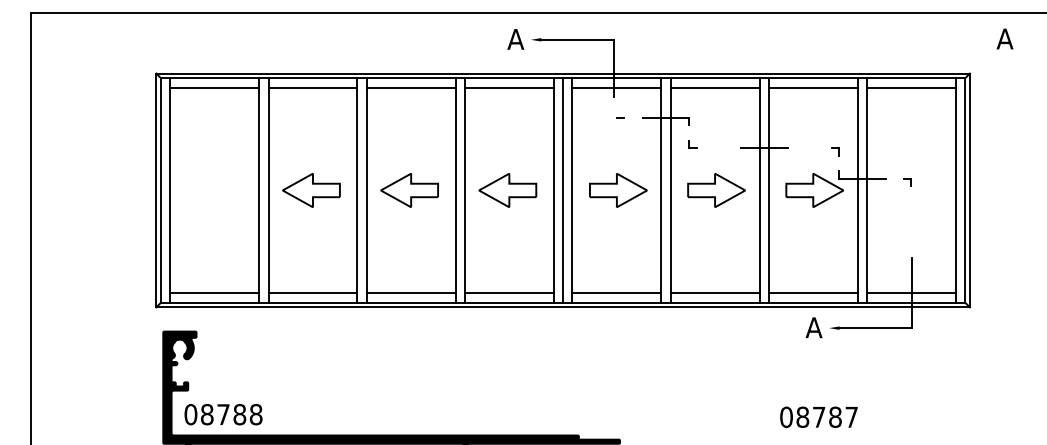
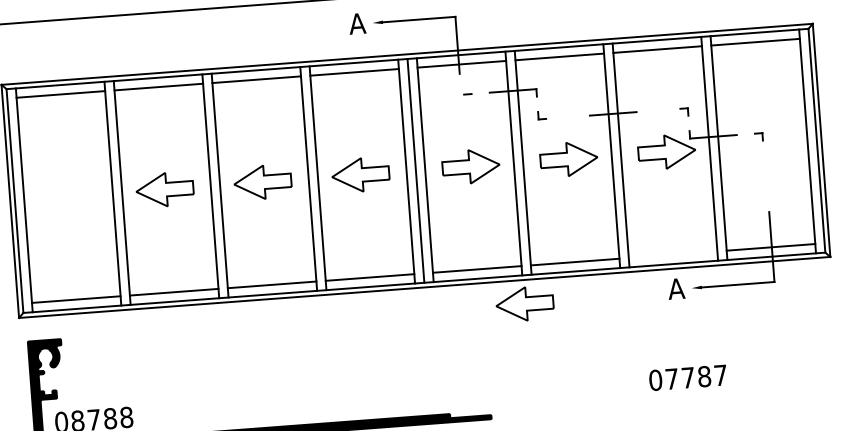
line: (812, 293) -> (672, 254), removed
part: (661, 331) -> (524, 304), added
text: (802, 416) -> (671, 378), 08787 -> 07787

